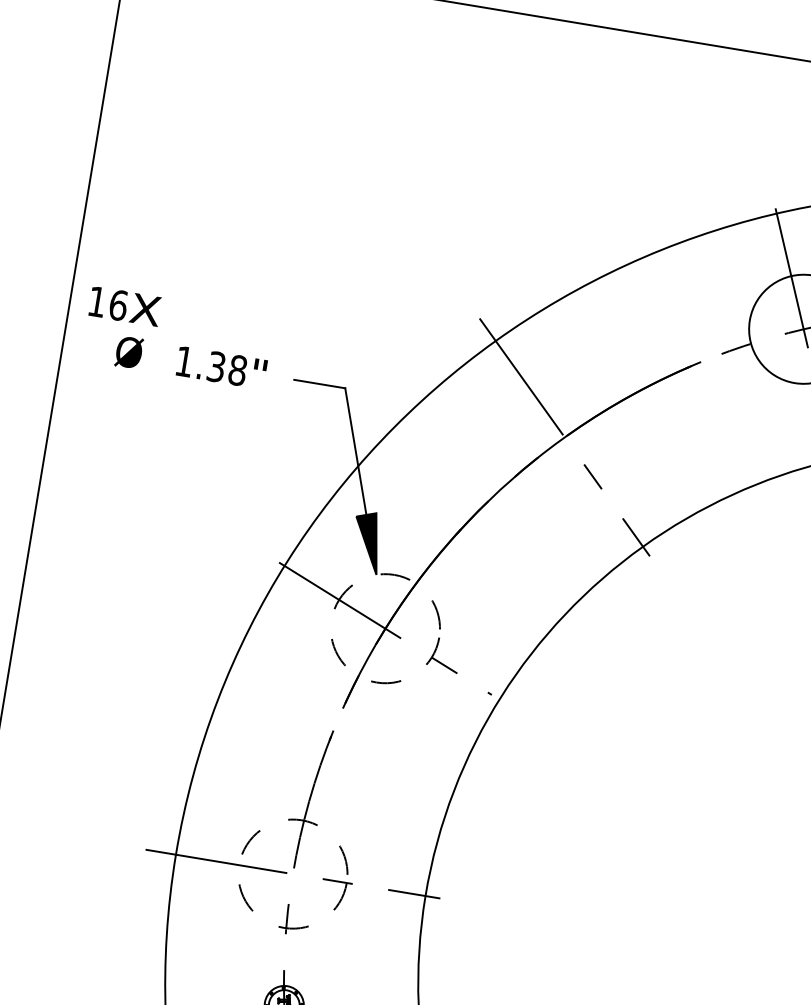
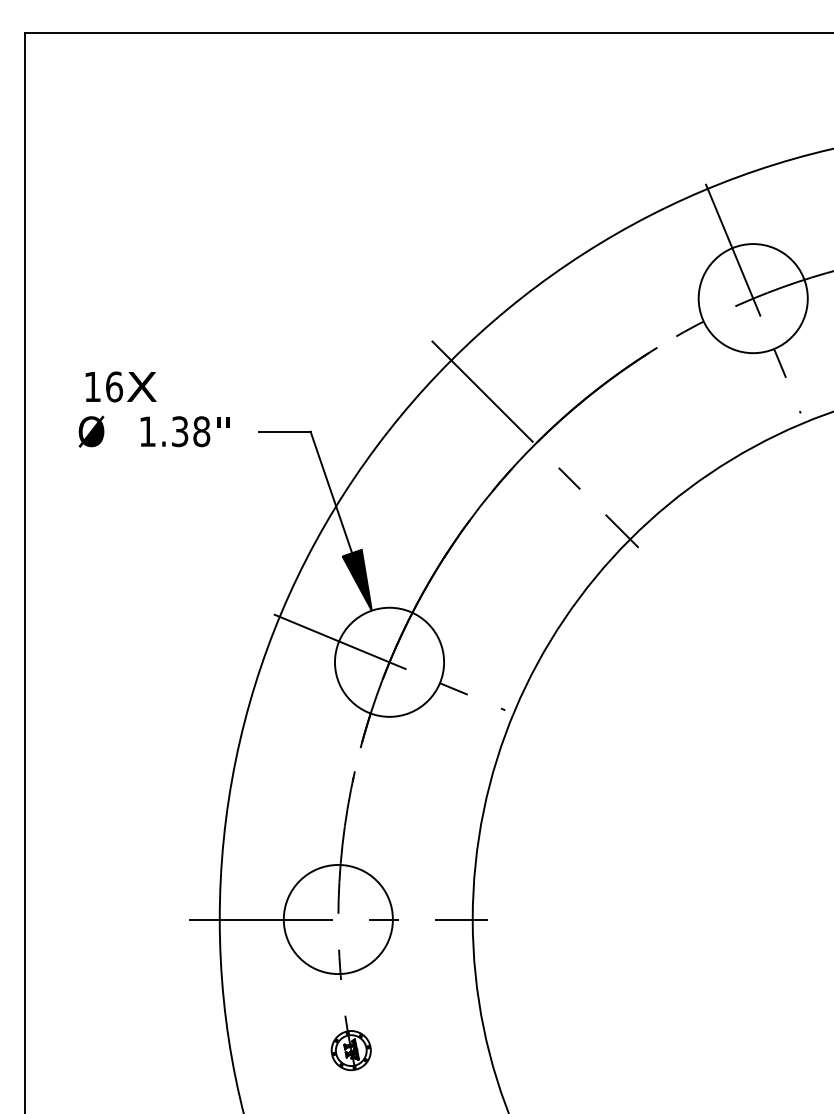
text: (124, 305) -> (120, 386), moved
circle: (385, 627) -> (389, 661), dashed -> solid
circle: (292, 873) -> (337, 919), dashed -> solid

